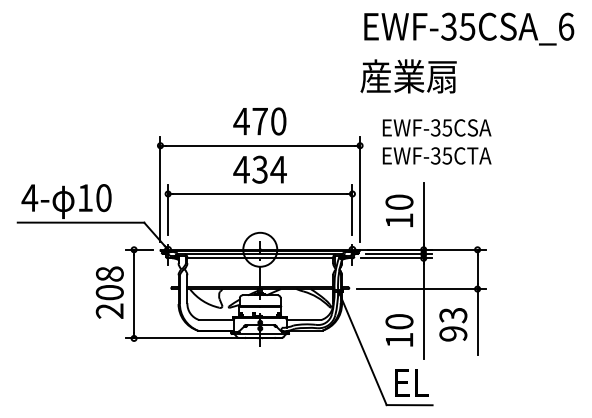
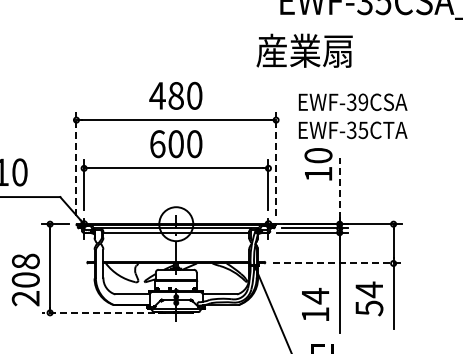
text: (408, 76) -> (304, 50), moved
text: (259, 121) -> (175, 95), 470 -> 480
text: (447, 127) -> (363, 101), EWF-35CSA -> EWF-39CSA
text: (259, 169) -> (175, 143), 434 -> 600
line: (160, 189) -> (76, 163), solid -> dashed
line: (360, 189) -> (276, 163), solid -> dashed
text: (399, 210) -> (318, 163), moved
line: (423, 214) -> (339, 188), solid -> dashed
line: (421, 289) -> (337, 263), solid -> dashed
text: (109, 292) -> (25, 279), moved
text: (399, 321) -> (315, 295), 10 -> 14
text: (453, 324) -> (369, 298), 93 -> 54
line: (187, 338) -> (103, 312), solid -> dashed

